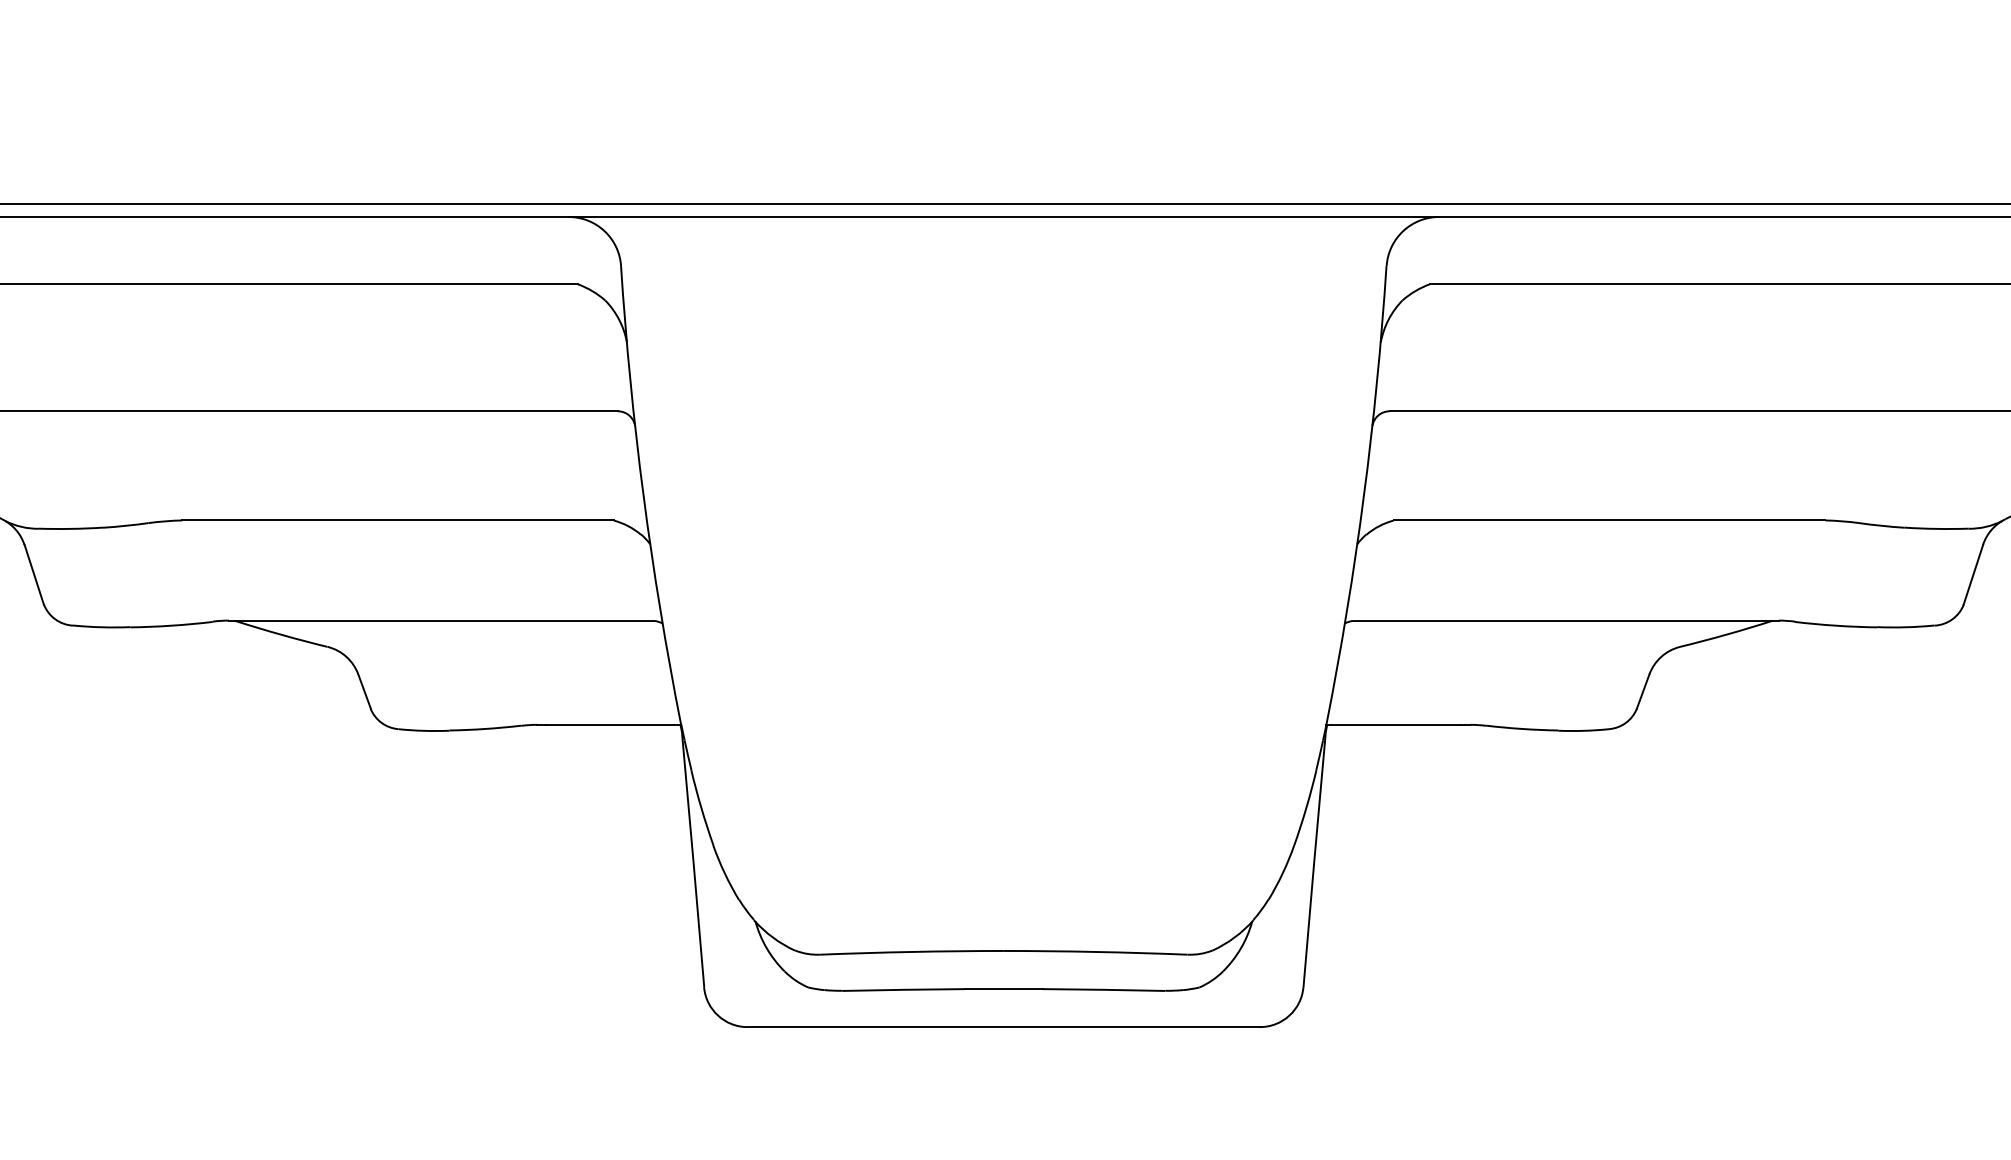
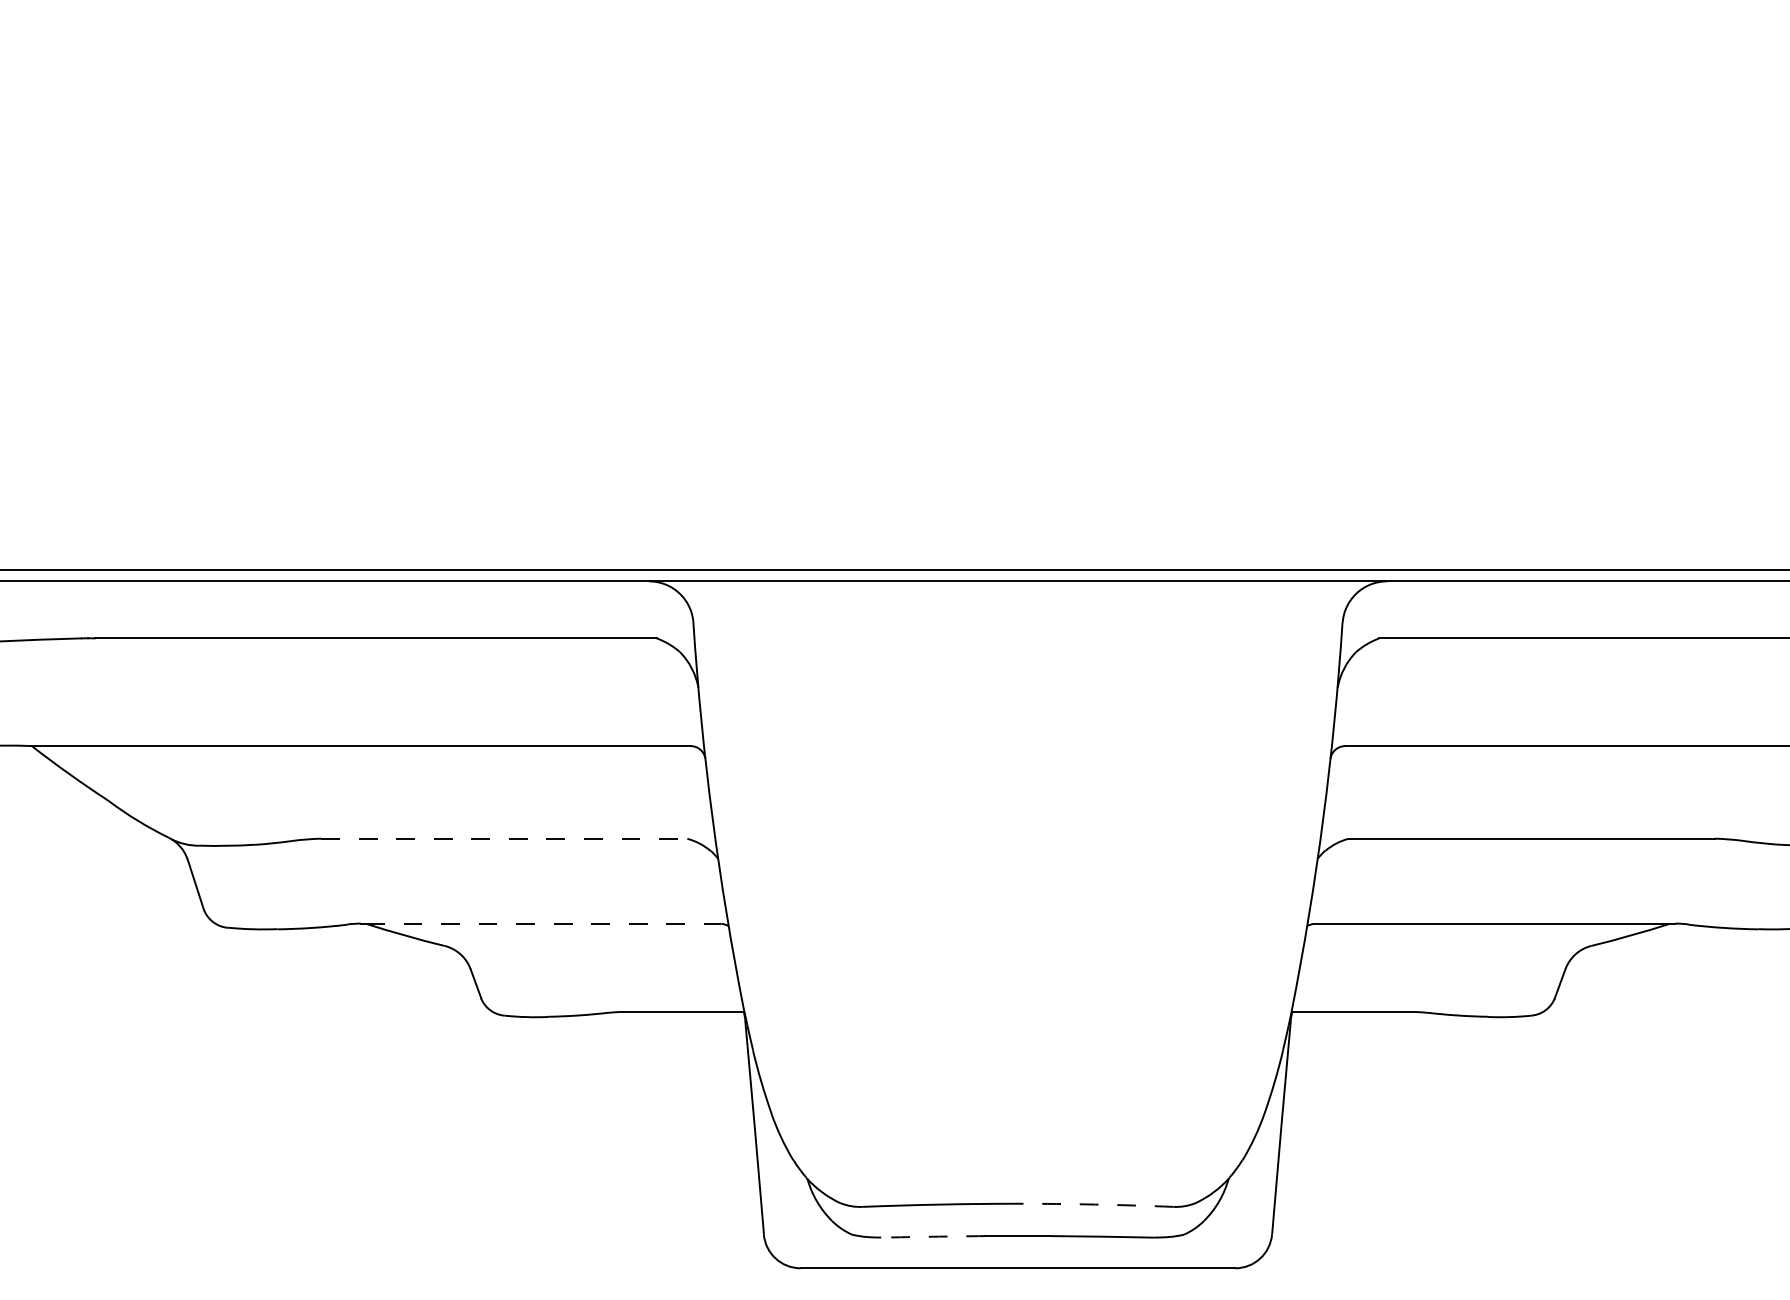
line: (398, 520) -> (504, 838), solid -> dashed
line: (444, 620) -> (543, 923), solid -> dashed
arc: (1095, 951) -> (1095, 1204), solid -> dashed
arc: (904, 989) -> (933, 1236), solid -> dashed

